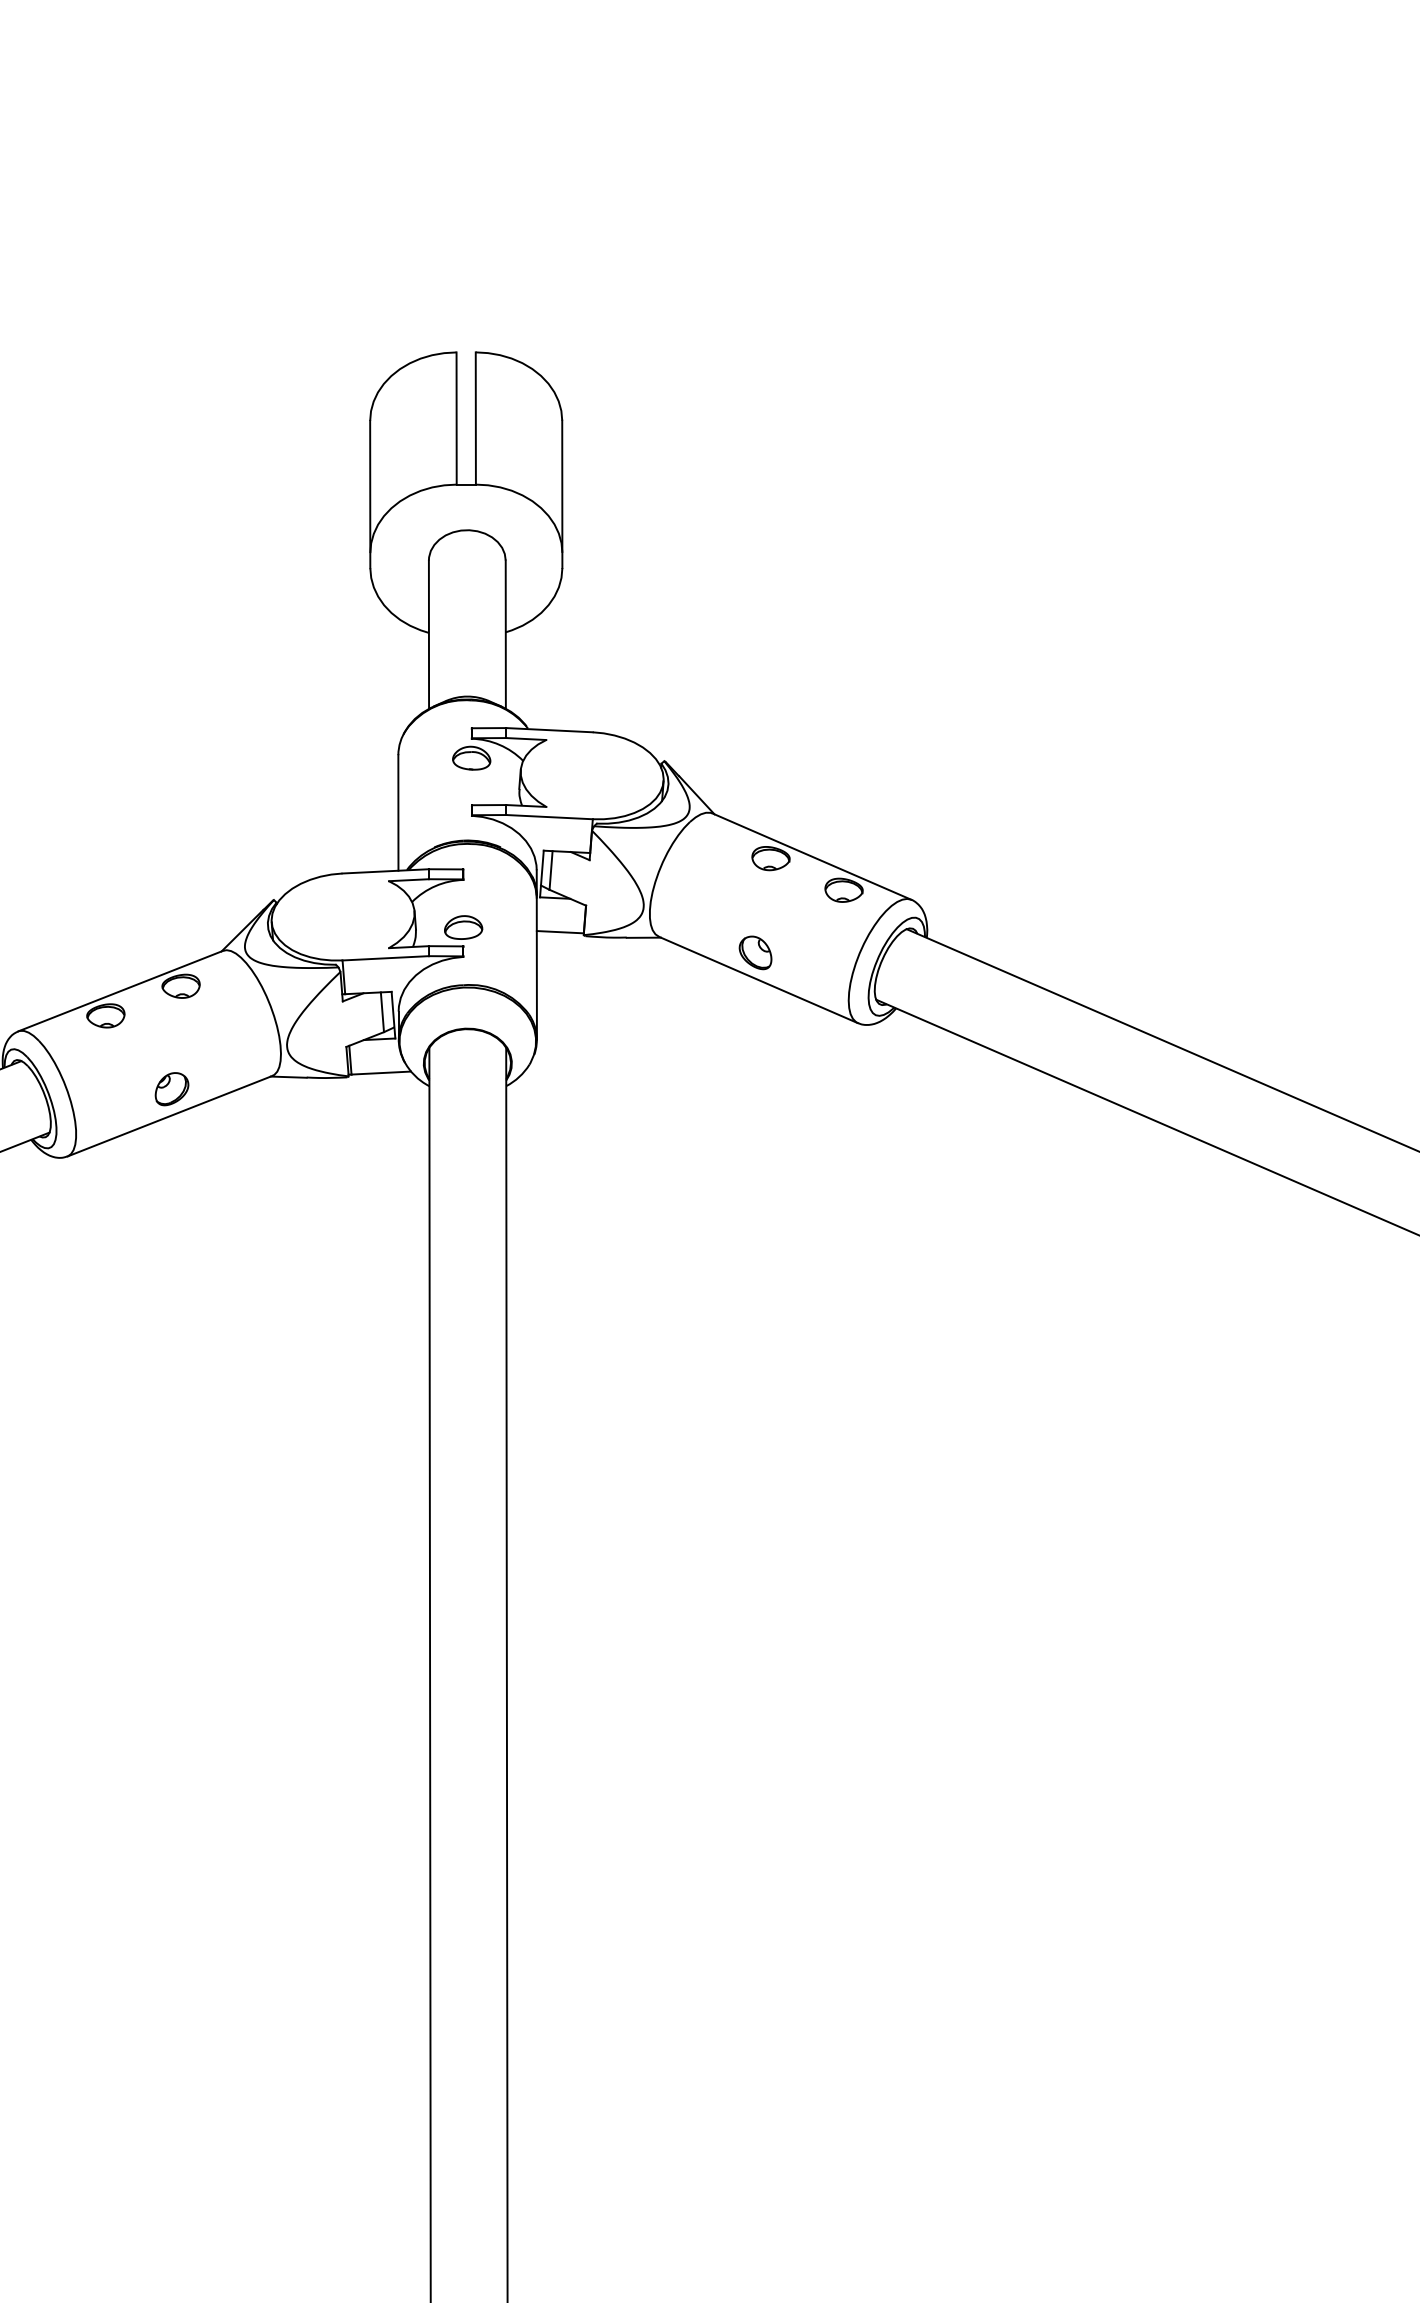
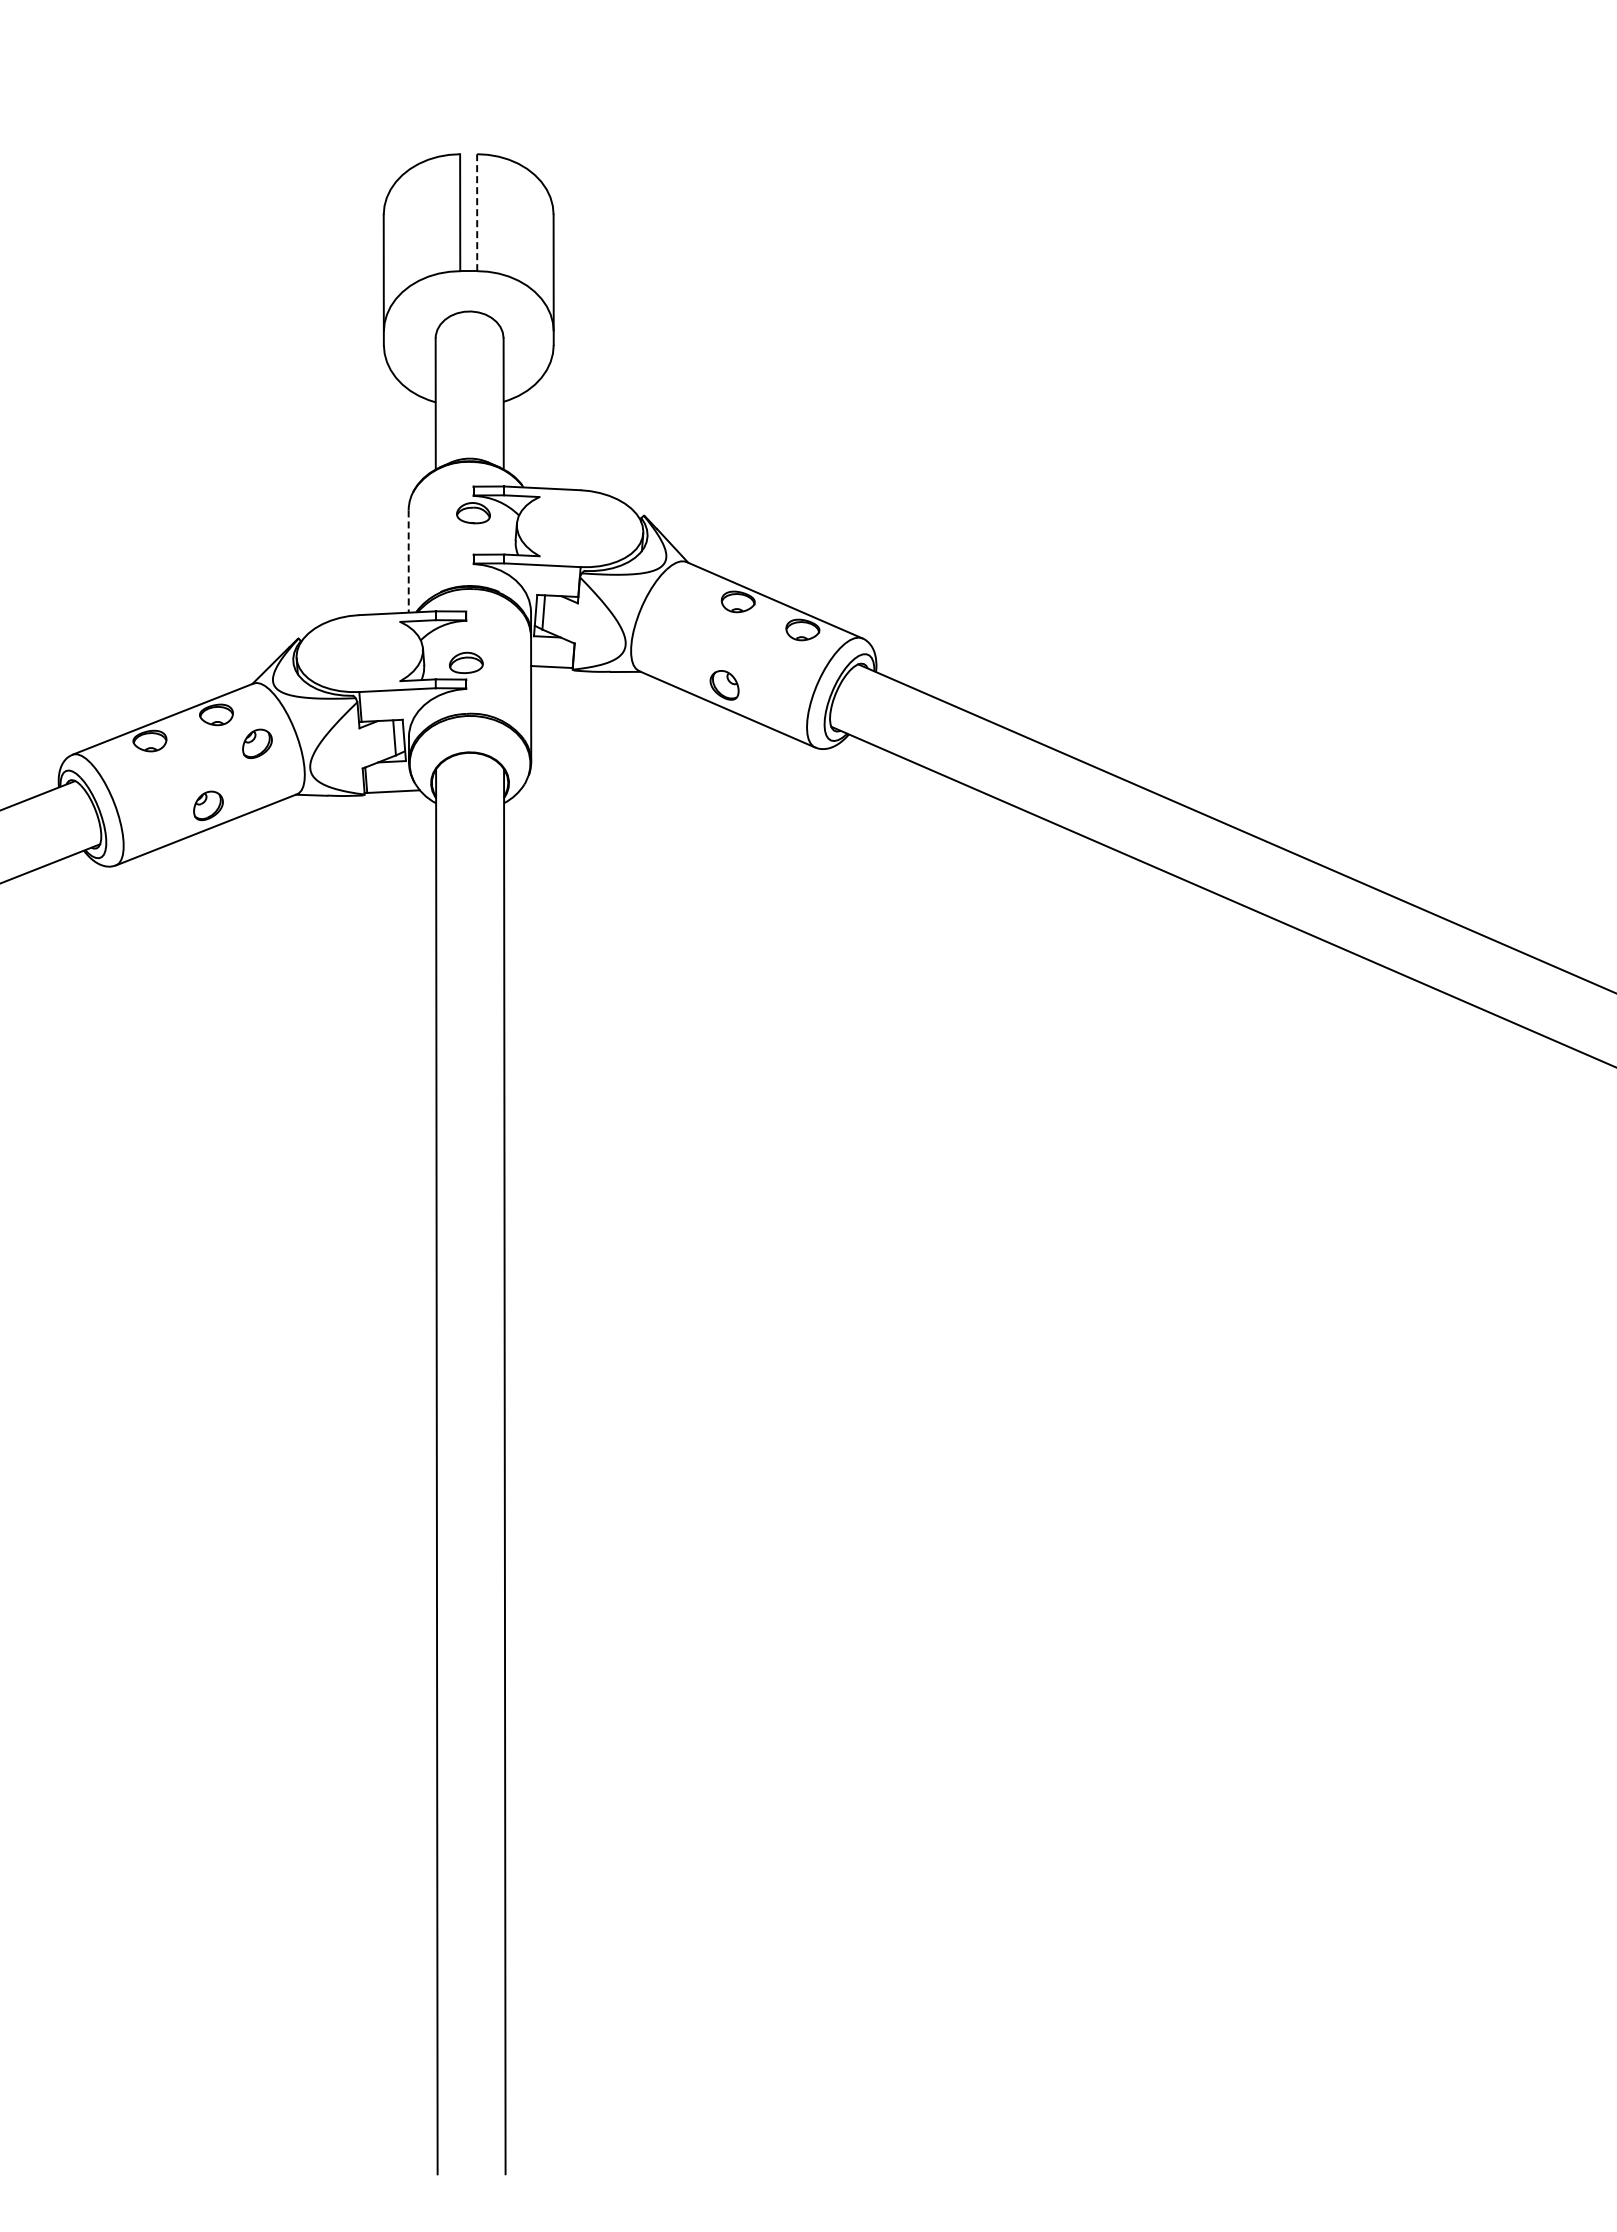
line: (476, 418) -> (477, 212), solid -> dashed
line: (398, 814) -> (408, 562), solid -> dashed
part: (227, 1018) -> (257, 743), added

